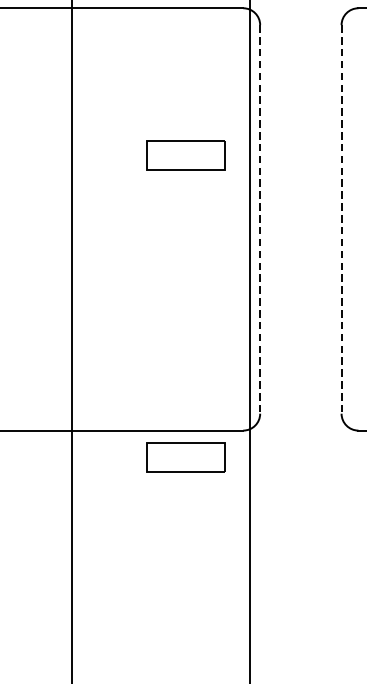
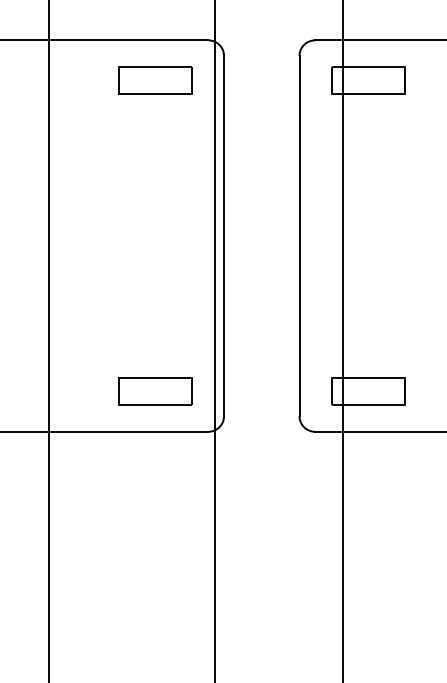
part: (186, 155) -> (155, 80), moved
line: (260, 219) -> (224, 236), dashed -> solid
line: (341, 219) -> (299, 236), dashed -> solid
part: (186, 457) -> (155, 391), moved

